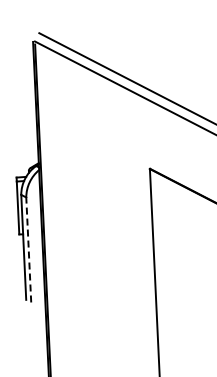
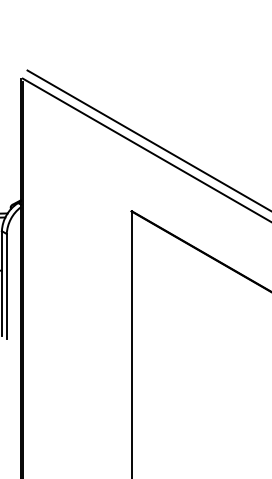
line: (28, 249) -> (6, 286), dashed -> solid

